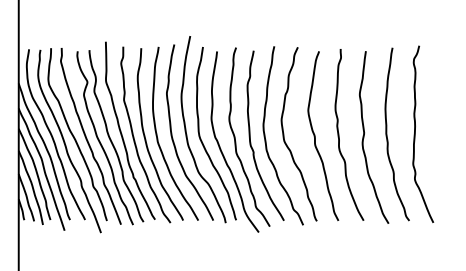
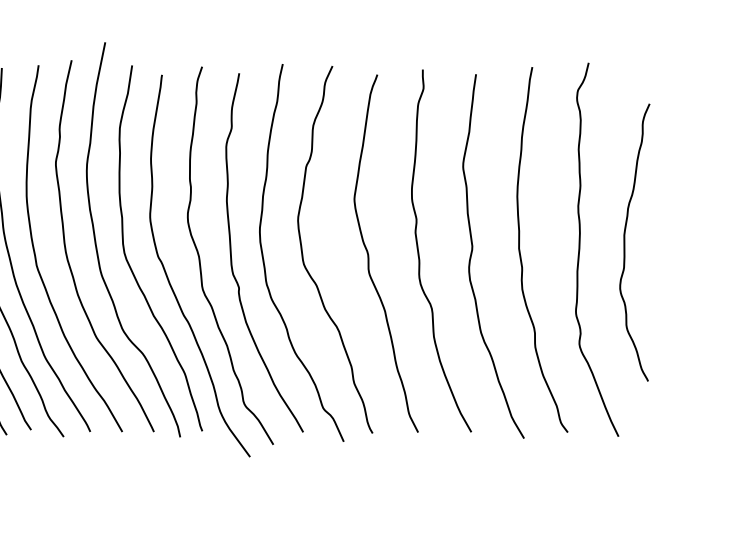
curve: (437, 130) -> (627, 241), added

